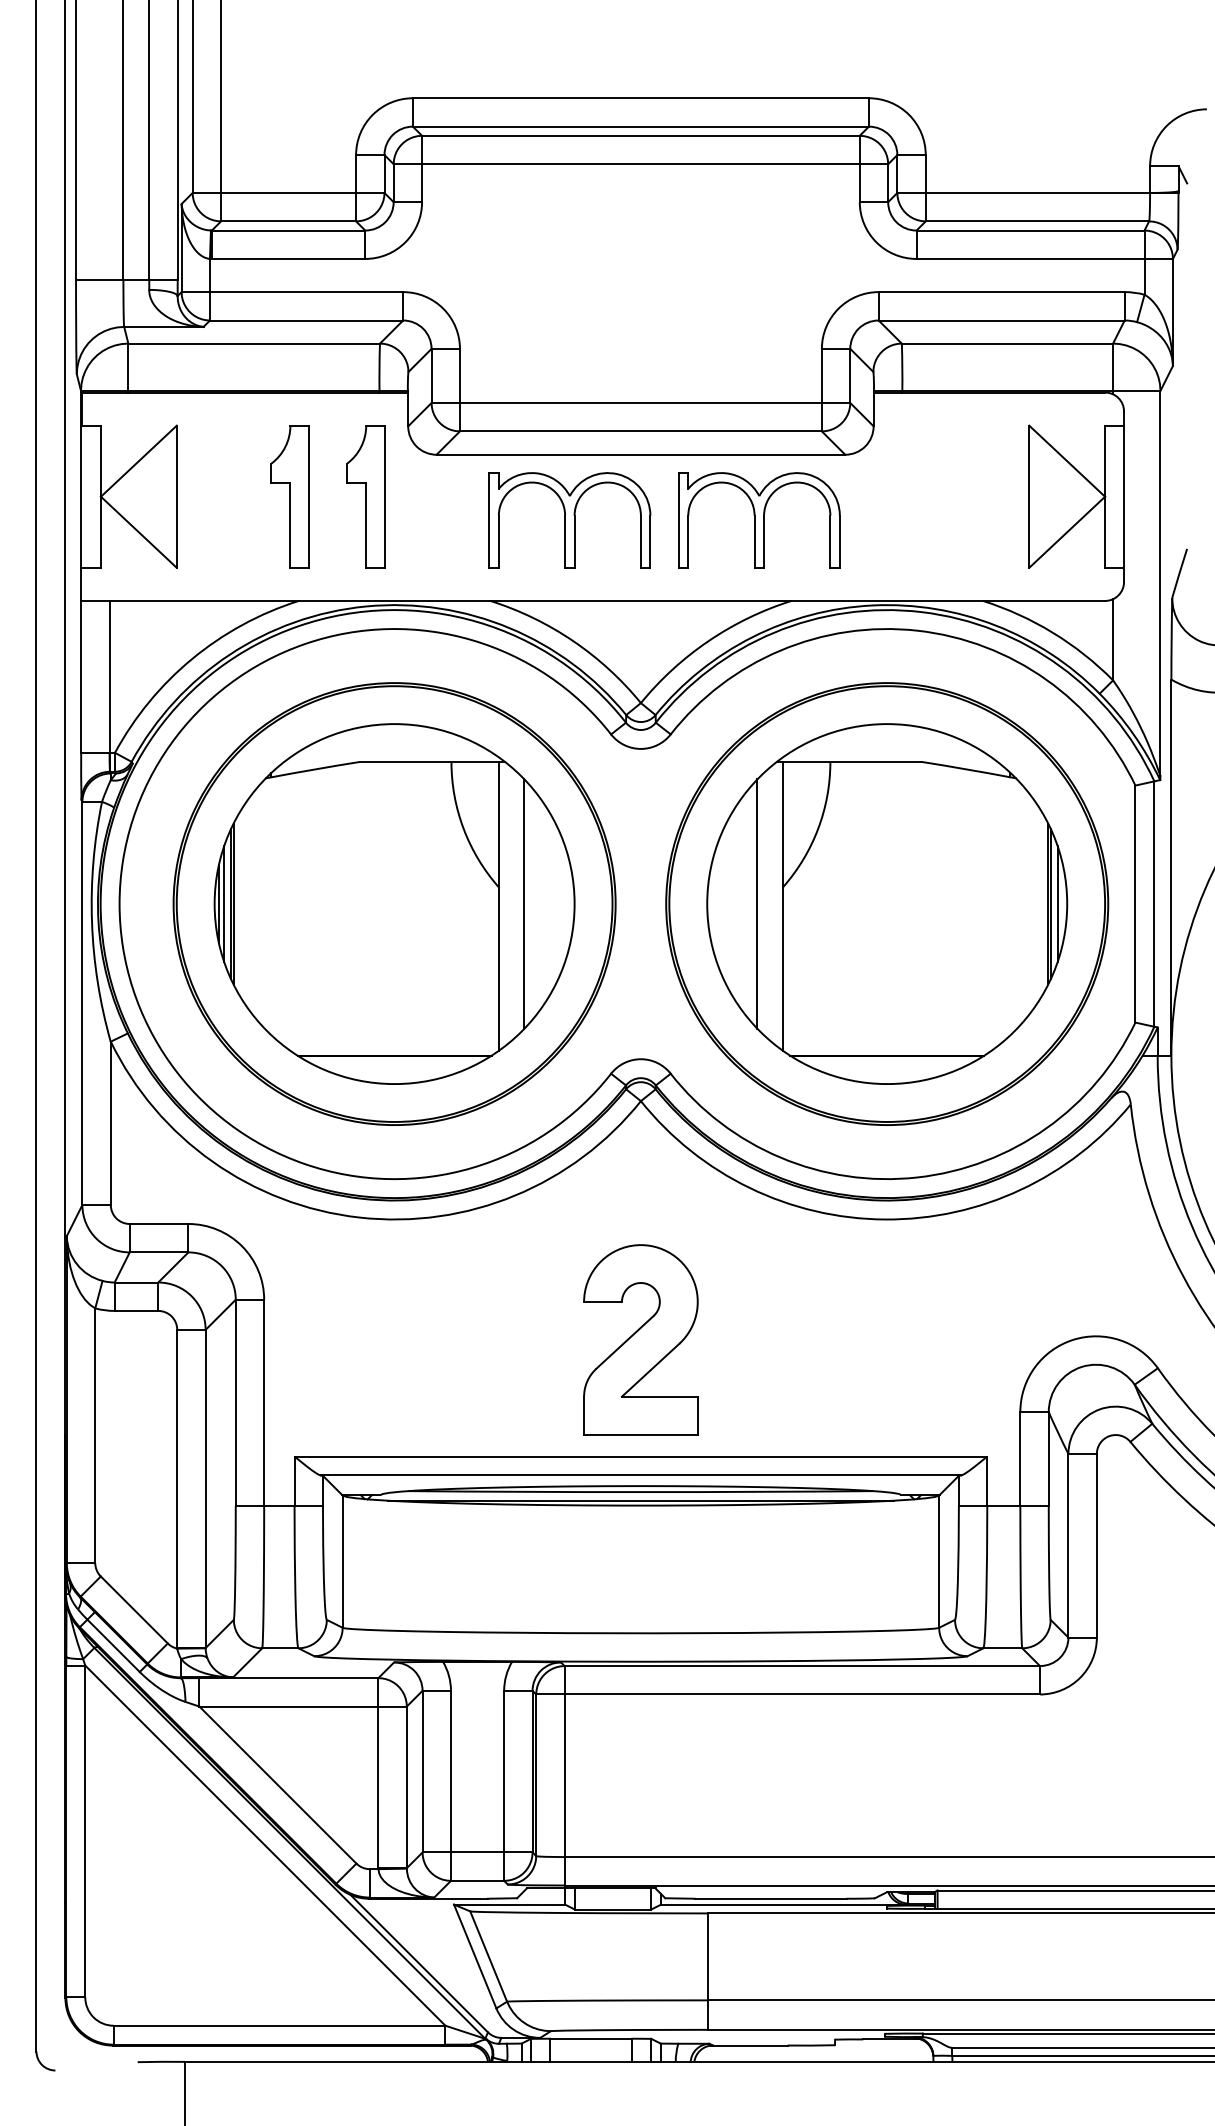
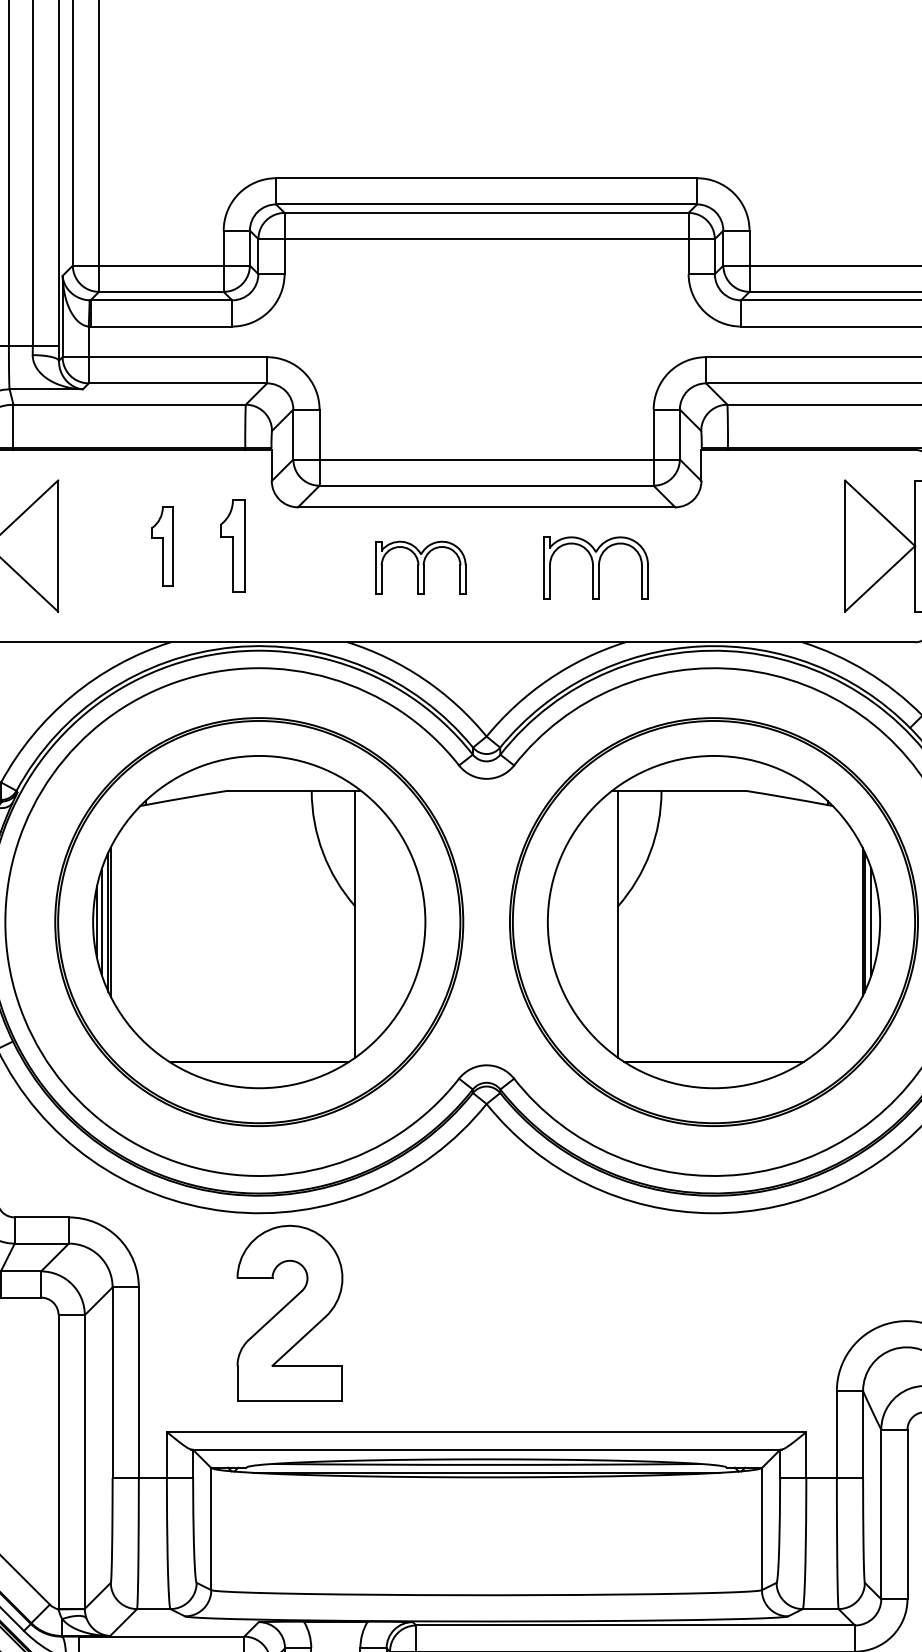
part: (289, 496) -> (162, 545), size x0.6
part: (365, 496) -> (232, 545), size x0.7
part: (569, 520) -> (420, 568), size x0.6
part: (759, 520) -> (596, 568), size x0.7
line: (524, 903) -> (379, 921), removed
line: (757, 903) -> (594, 921), removed
part: (640, 1339) -> (289, 1312), moved

